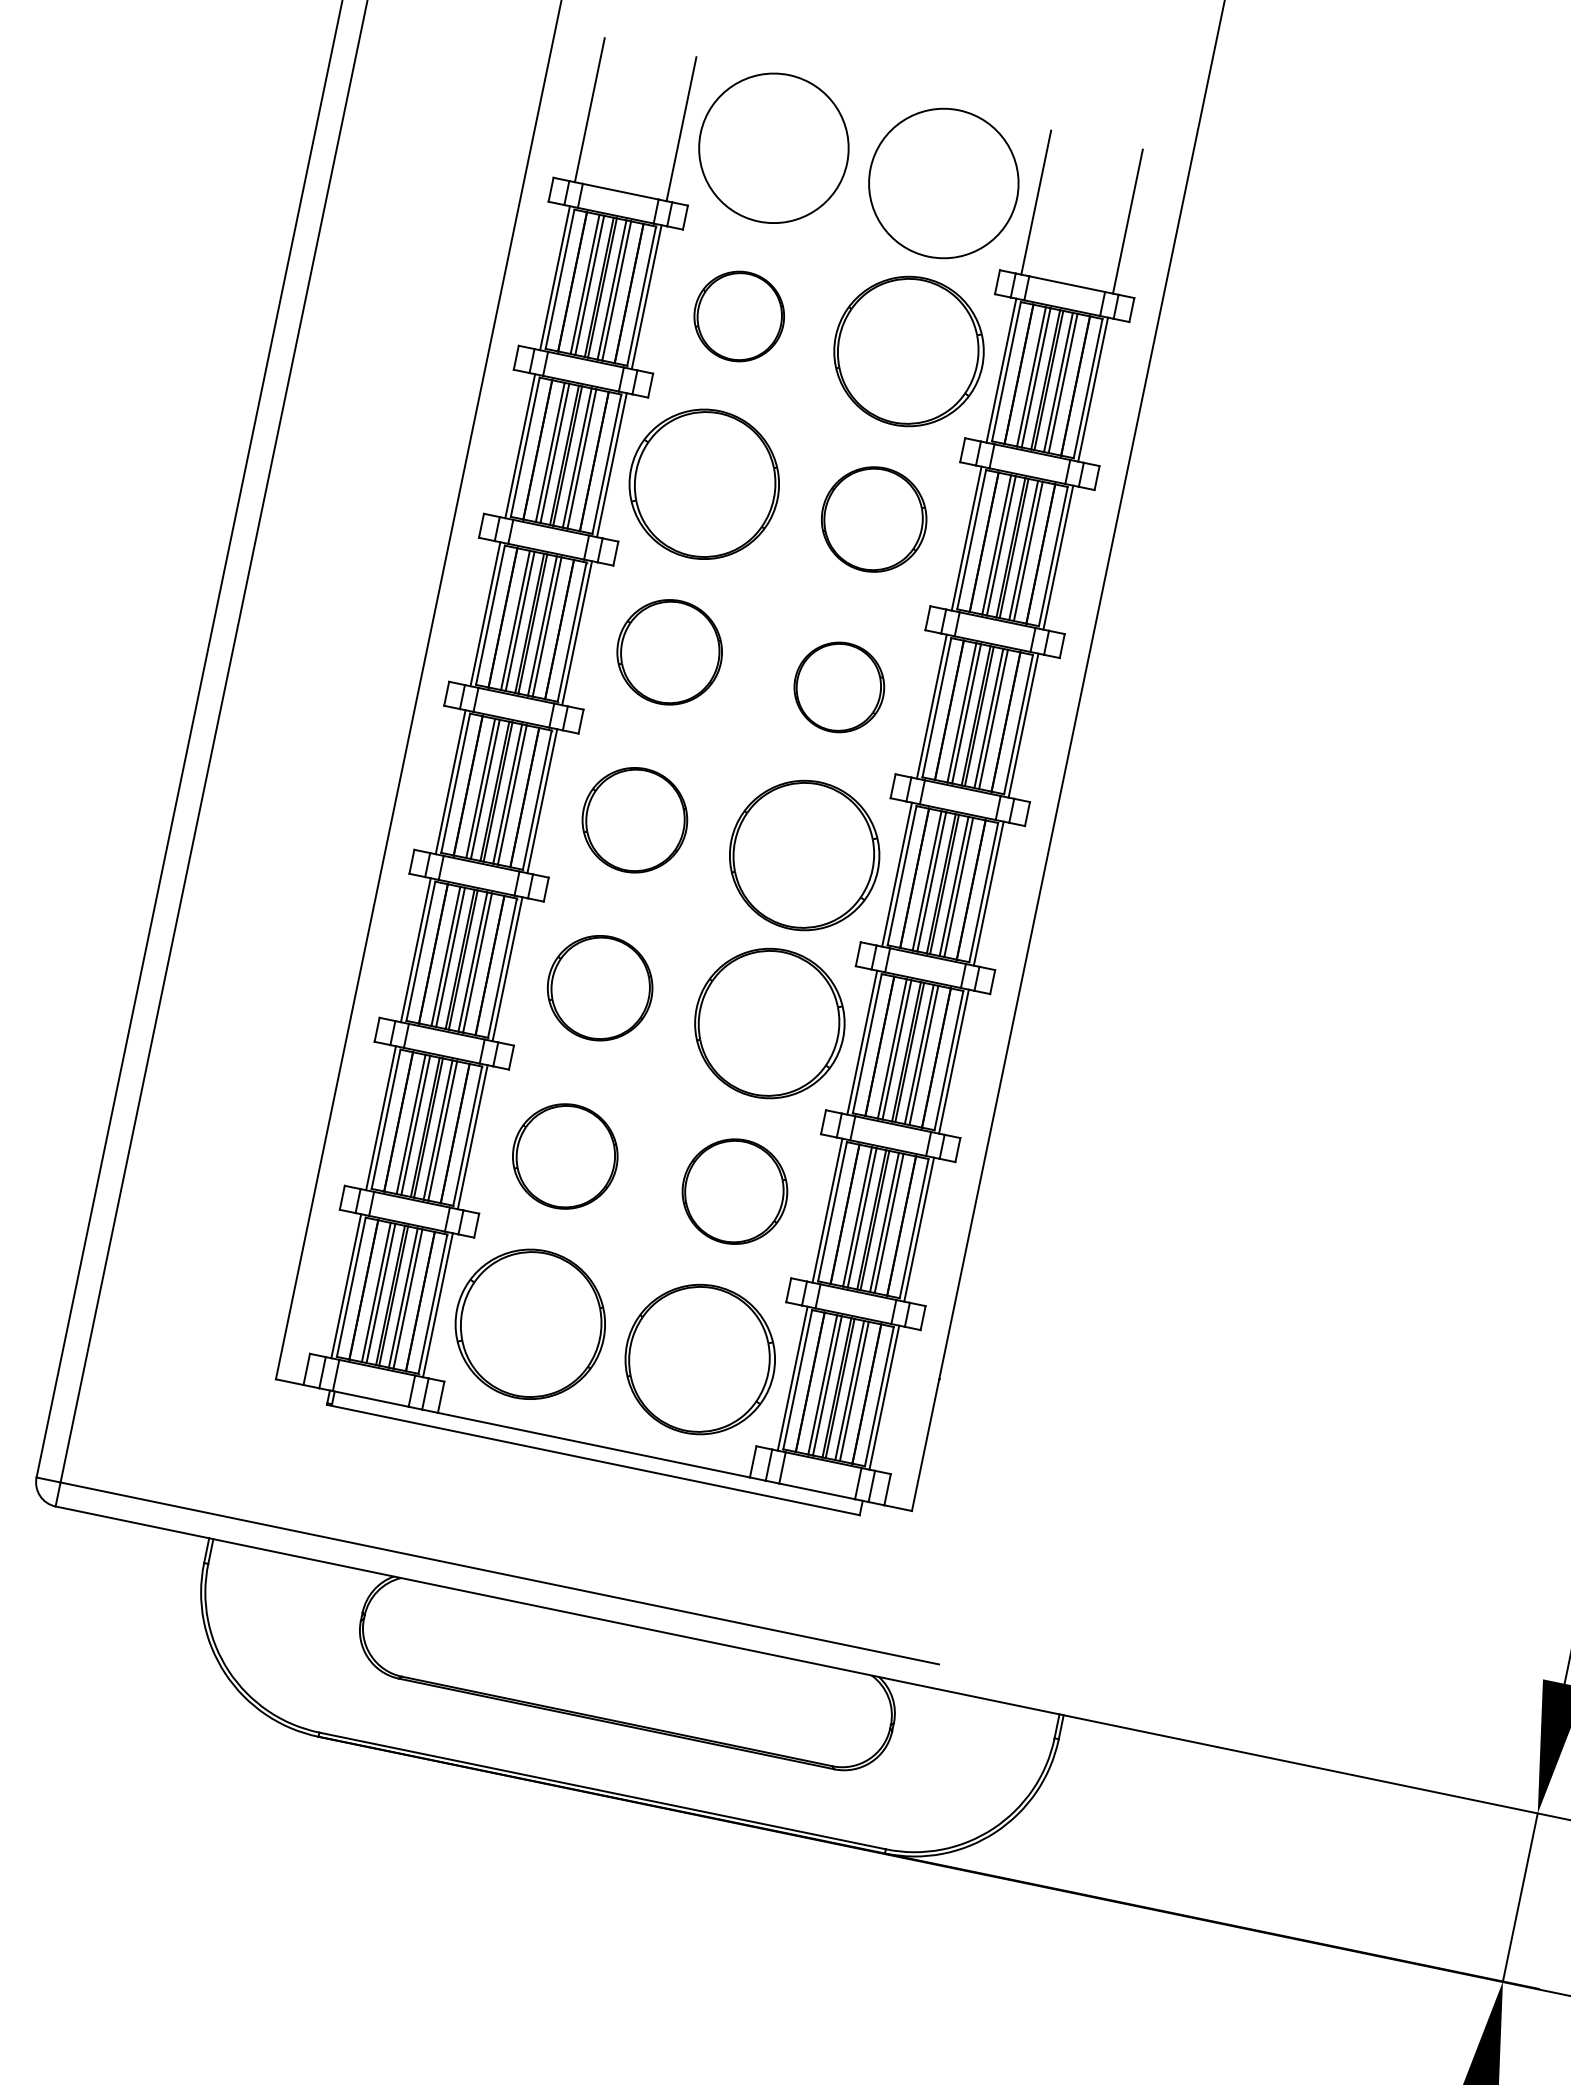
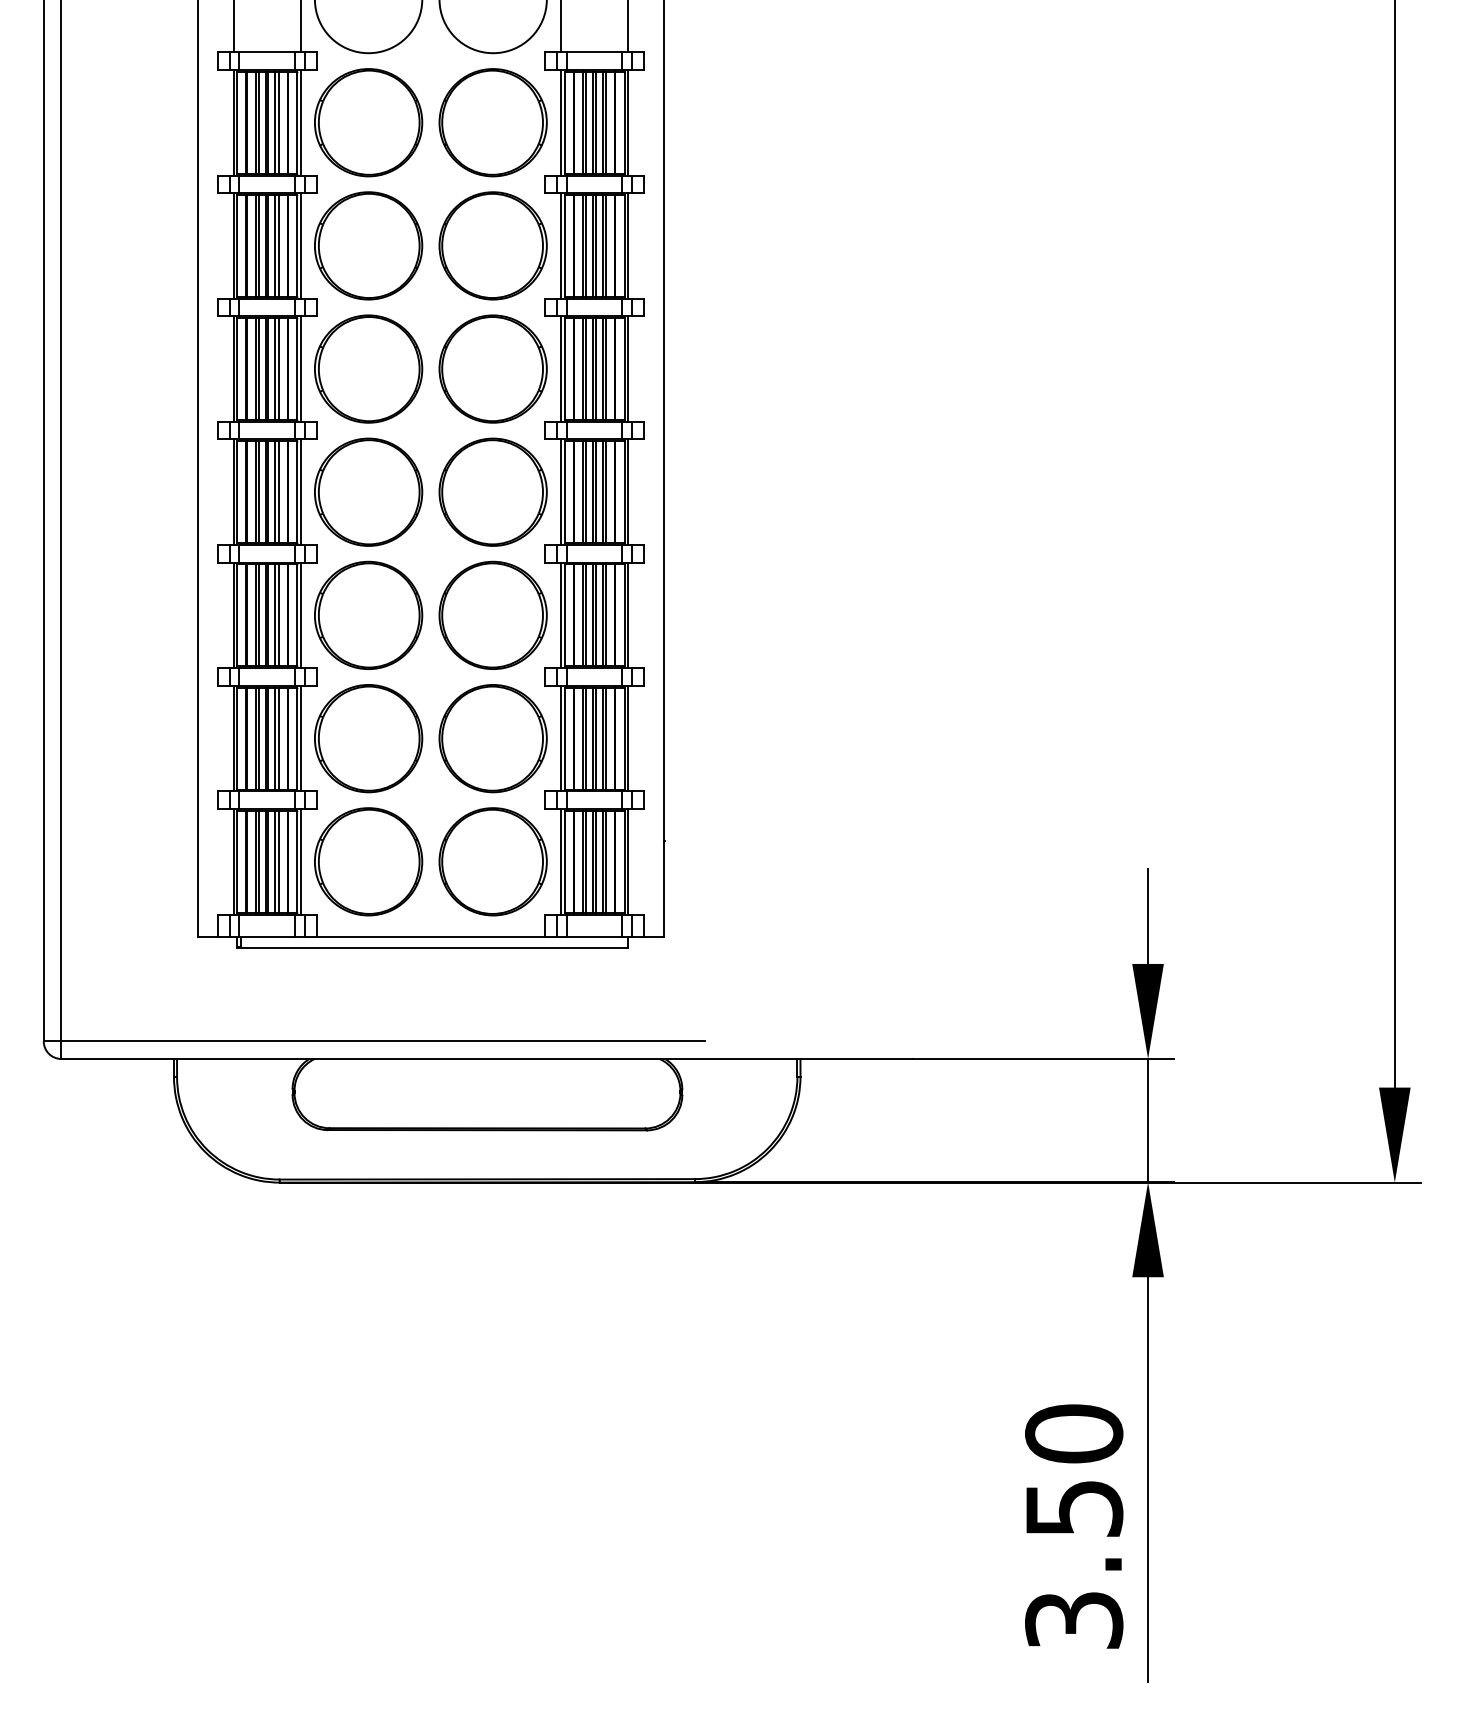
part: (739, 315) -> (368, 122), size x1.67
part: (873, 518) -> (492, 245), size x1.43
part: (669, 651) -> (368, 368), size x1.43
part: (838, 686) -> (492, 368), size x1.67
part: (634, 819) -> (368, 491), size x1.43
part: (600, 987) -> (368, 614), size x1.43
part: (565, 1156) -> (368, 738), size x1.43
part: (734, 1191) -> (492, 738), size x1.43

